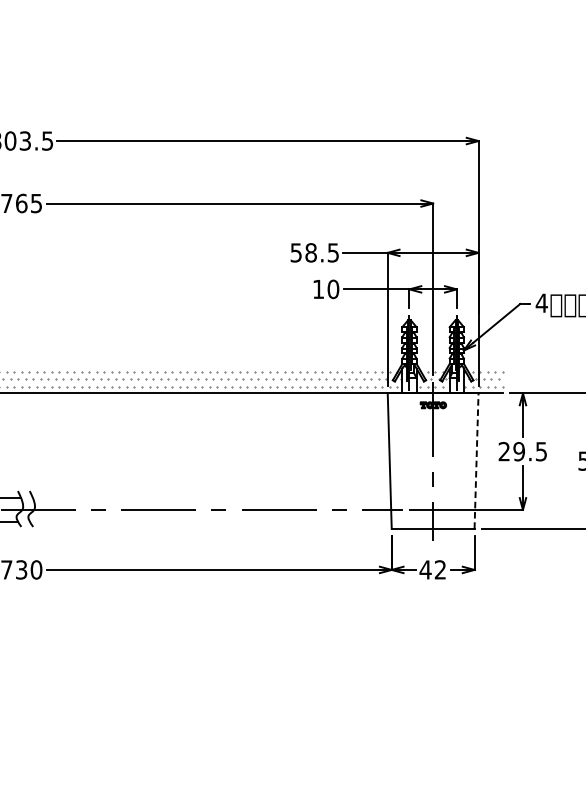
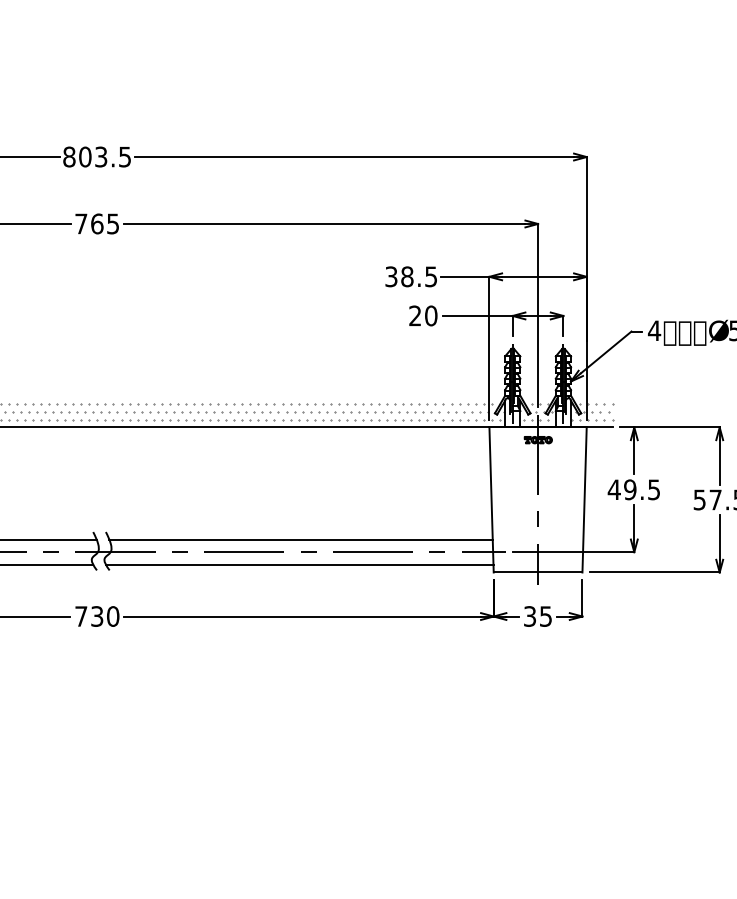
text: (296, 252) -> (391, 276), 58.5 -> 38.5
text: (317, 288) -> (414, 315), 10 -> 20
text: (503, 451) -> (613, 489), 29.5 -> 49.5
line: (476, 460) -> (584, 499), dashed -> solid
line: (211, 498) -> (300, 539), added
line: (210, 521) -> (299, 564), added
text: (432, 569) -> (537, 616), 42 -> 35

